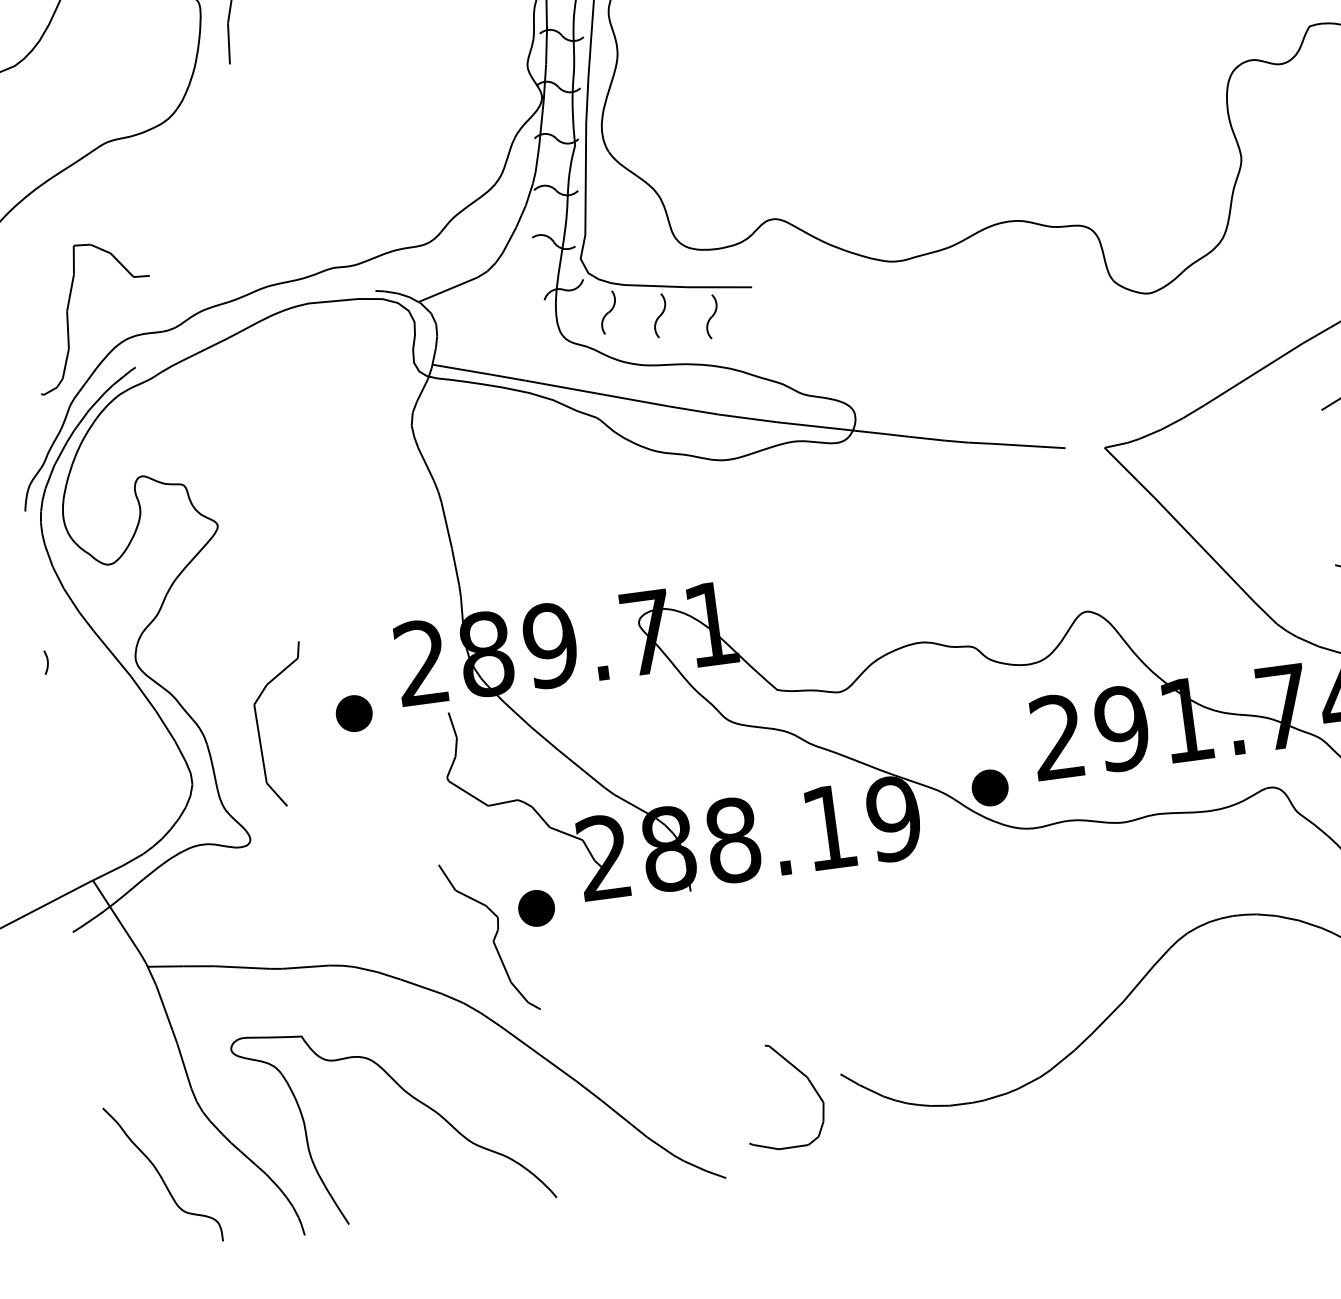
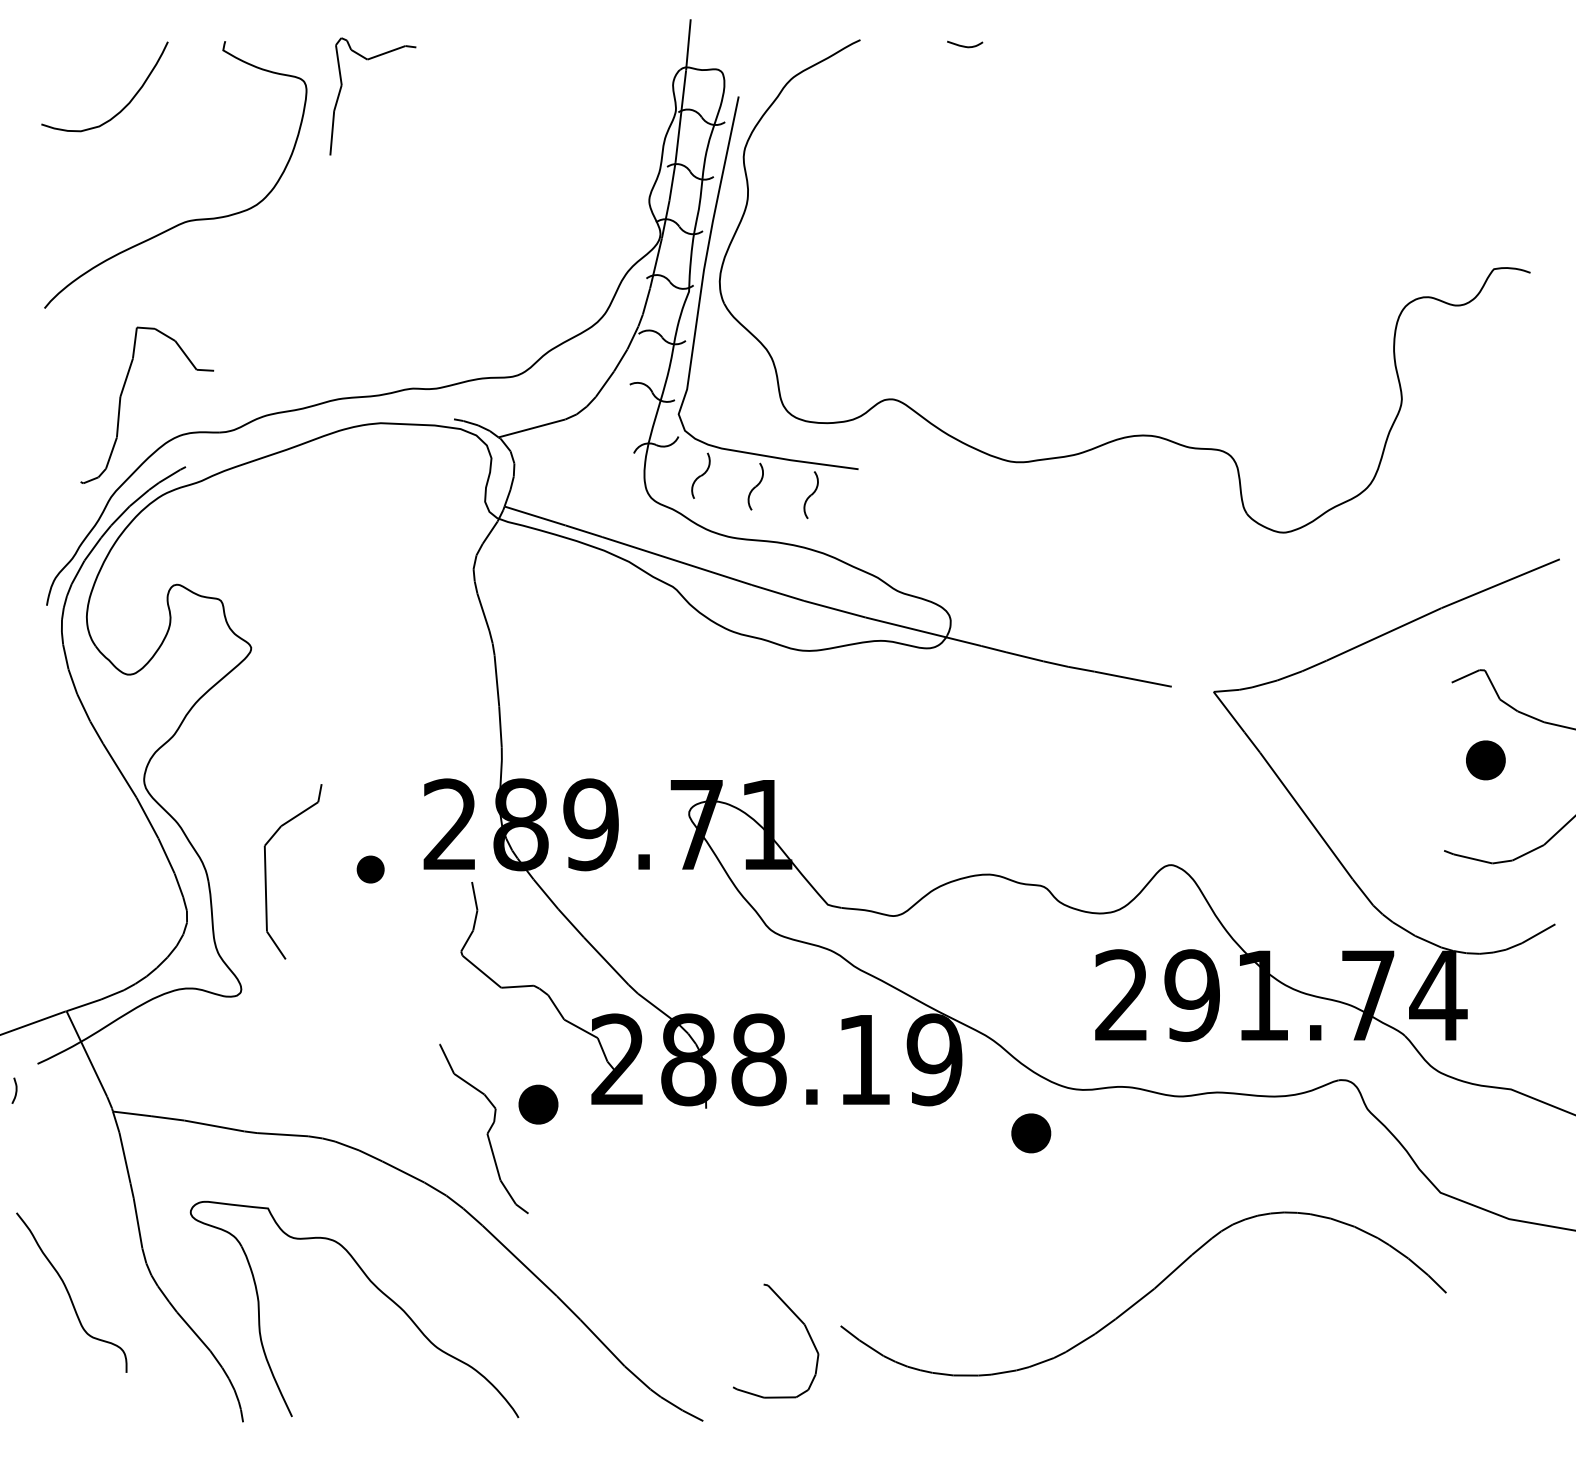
curve: (46, 662) -> (15, 1090), moved
part: (353, 713) -> (370, 869), size x0.7
part: (990, 788) -> (1031, 1133), moved
curve: (161, 1174) -> (69, 1292), moved

